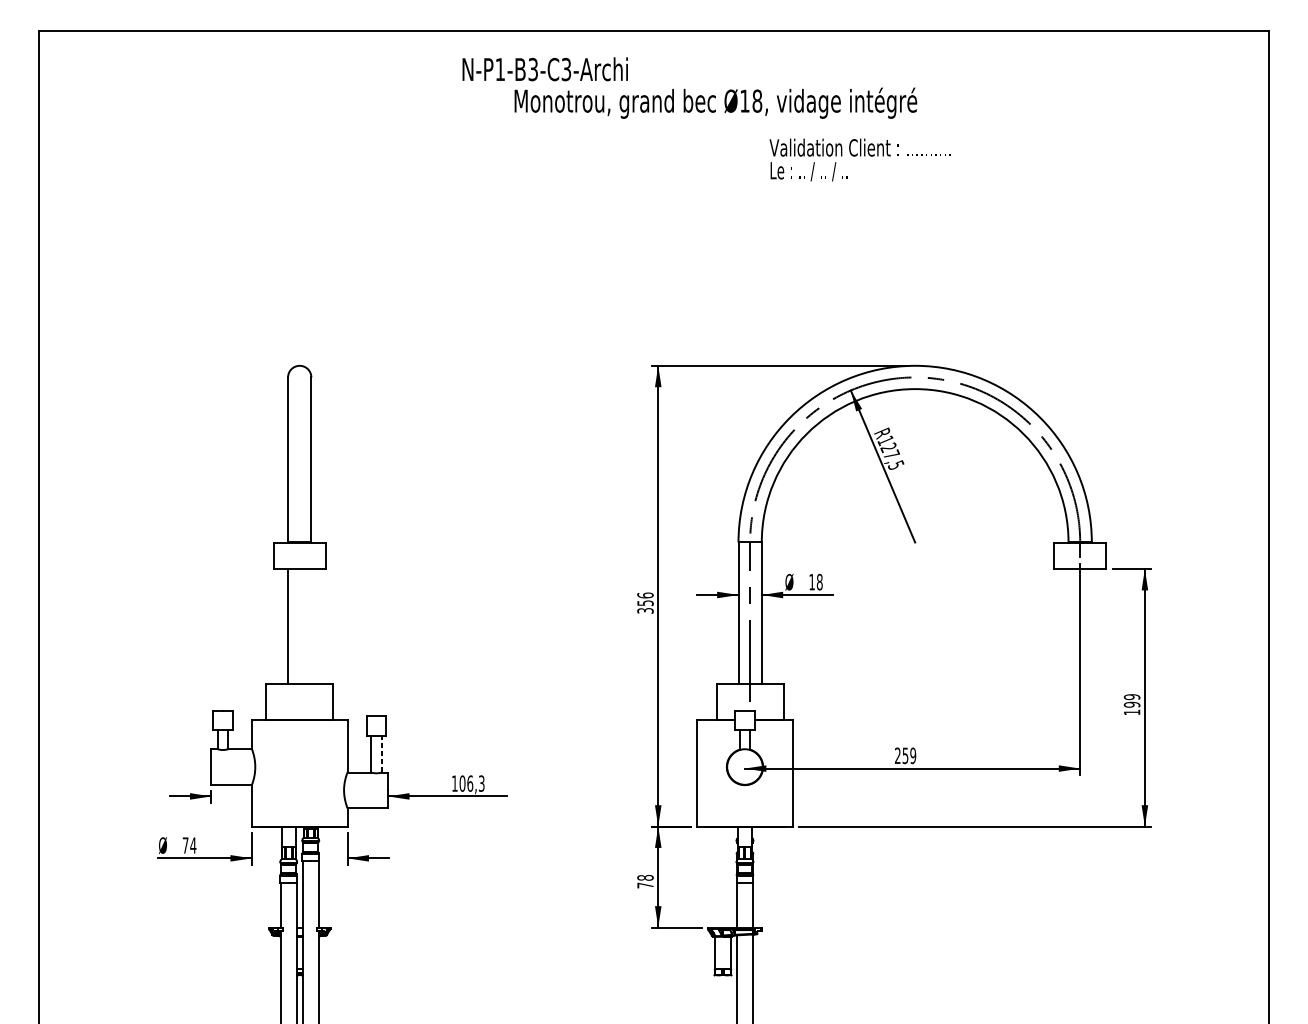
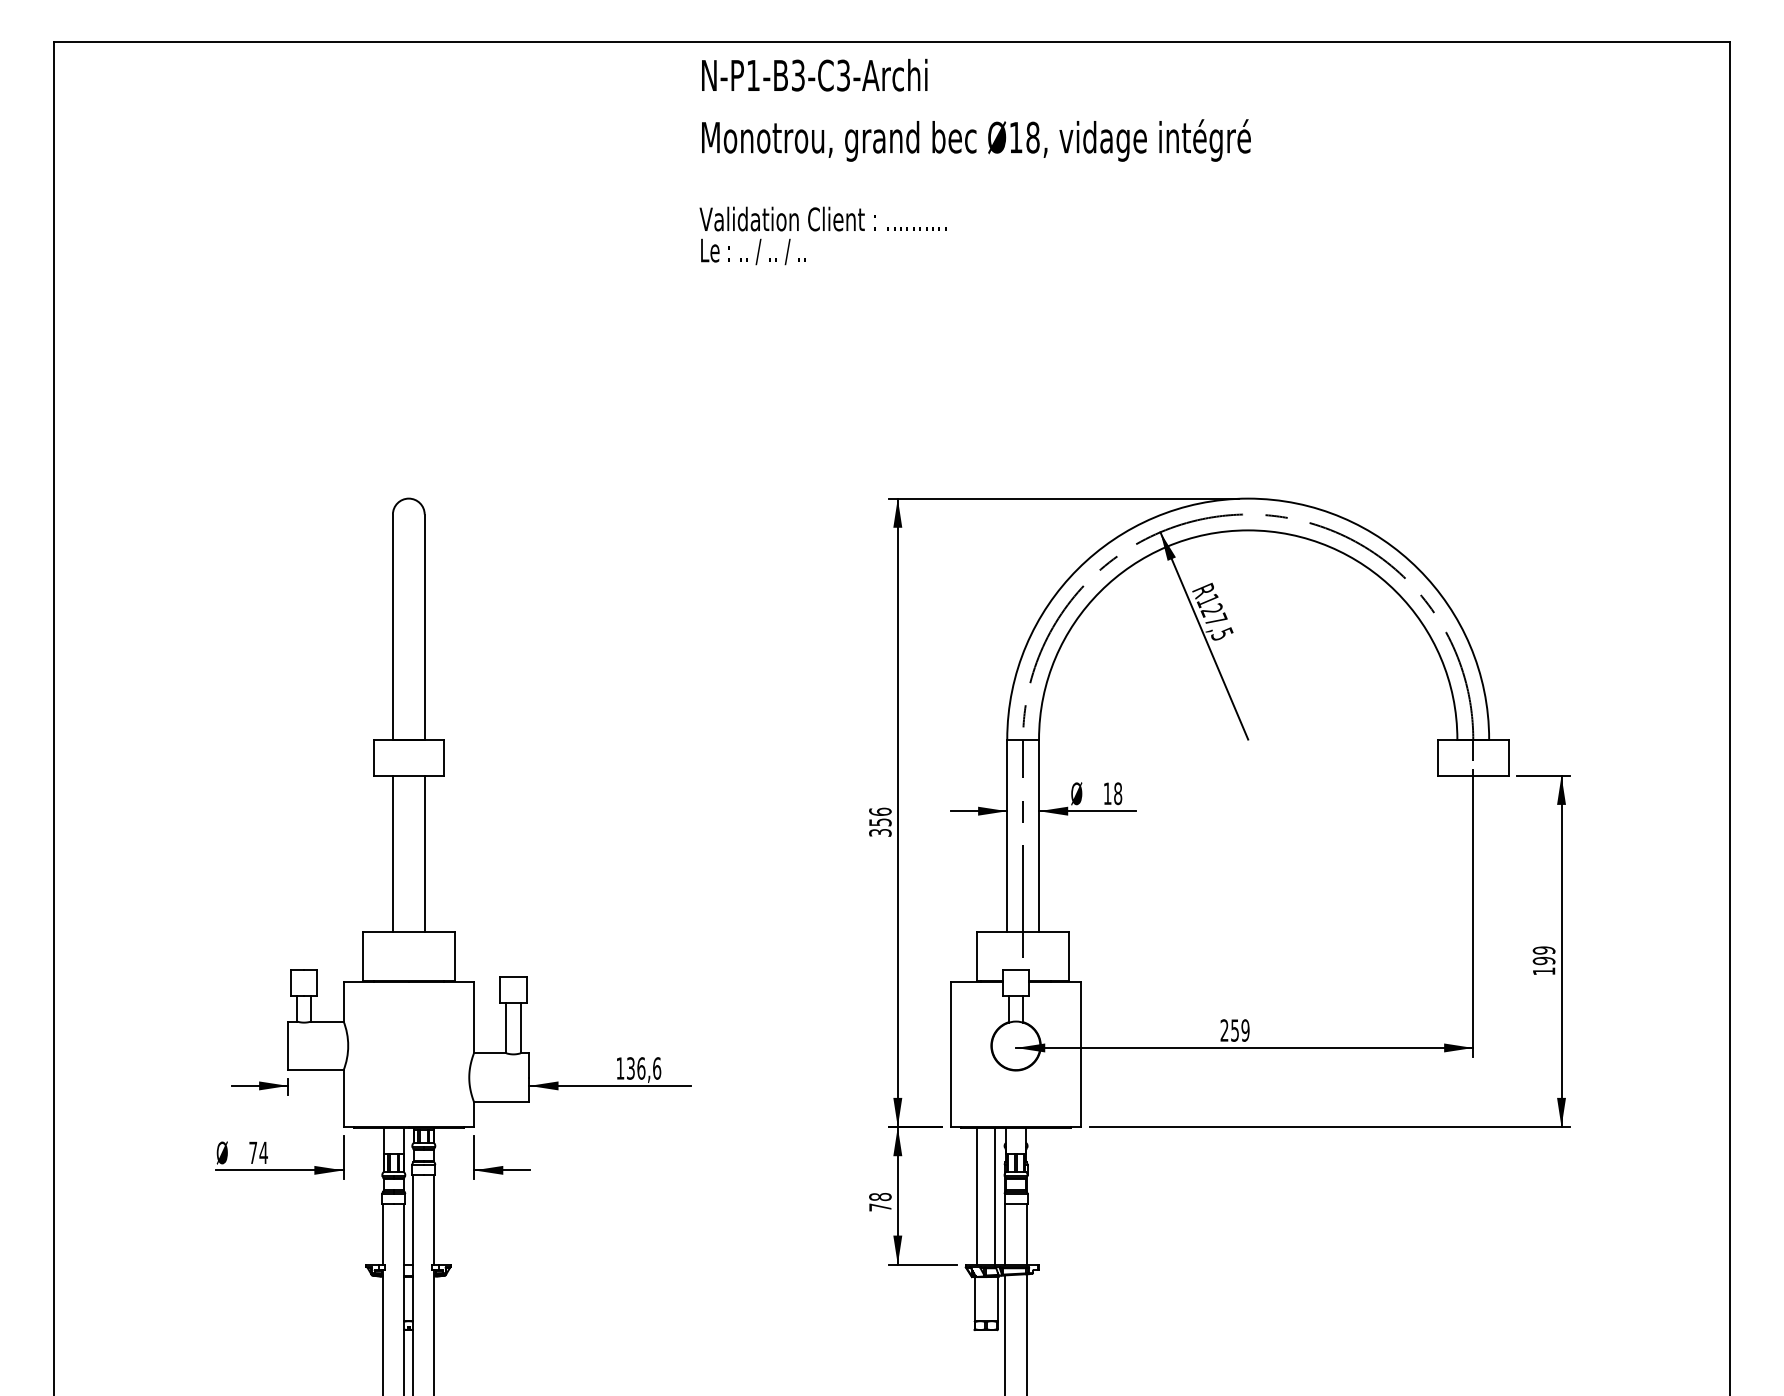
text: (545, 68) -> (814, 74), moved
text: (859, 159) -> (822, 235), moved
line: (311, 626) -> (424, 853), added
line: (381, 753) -> (520, 1027), dashed -> solid
text: (471, 783) -> (643, 1068), 106,3 -> 136,6
line: (716, 876) -> (977, 1195), added
line: (729, 876) -> (994, 1195), added

